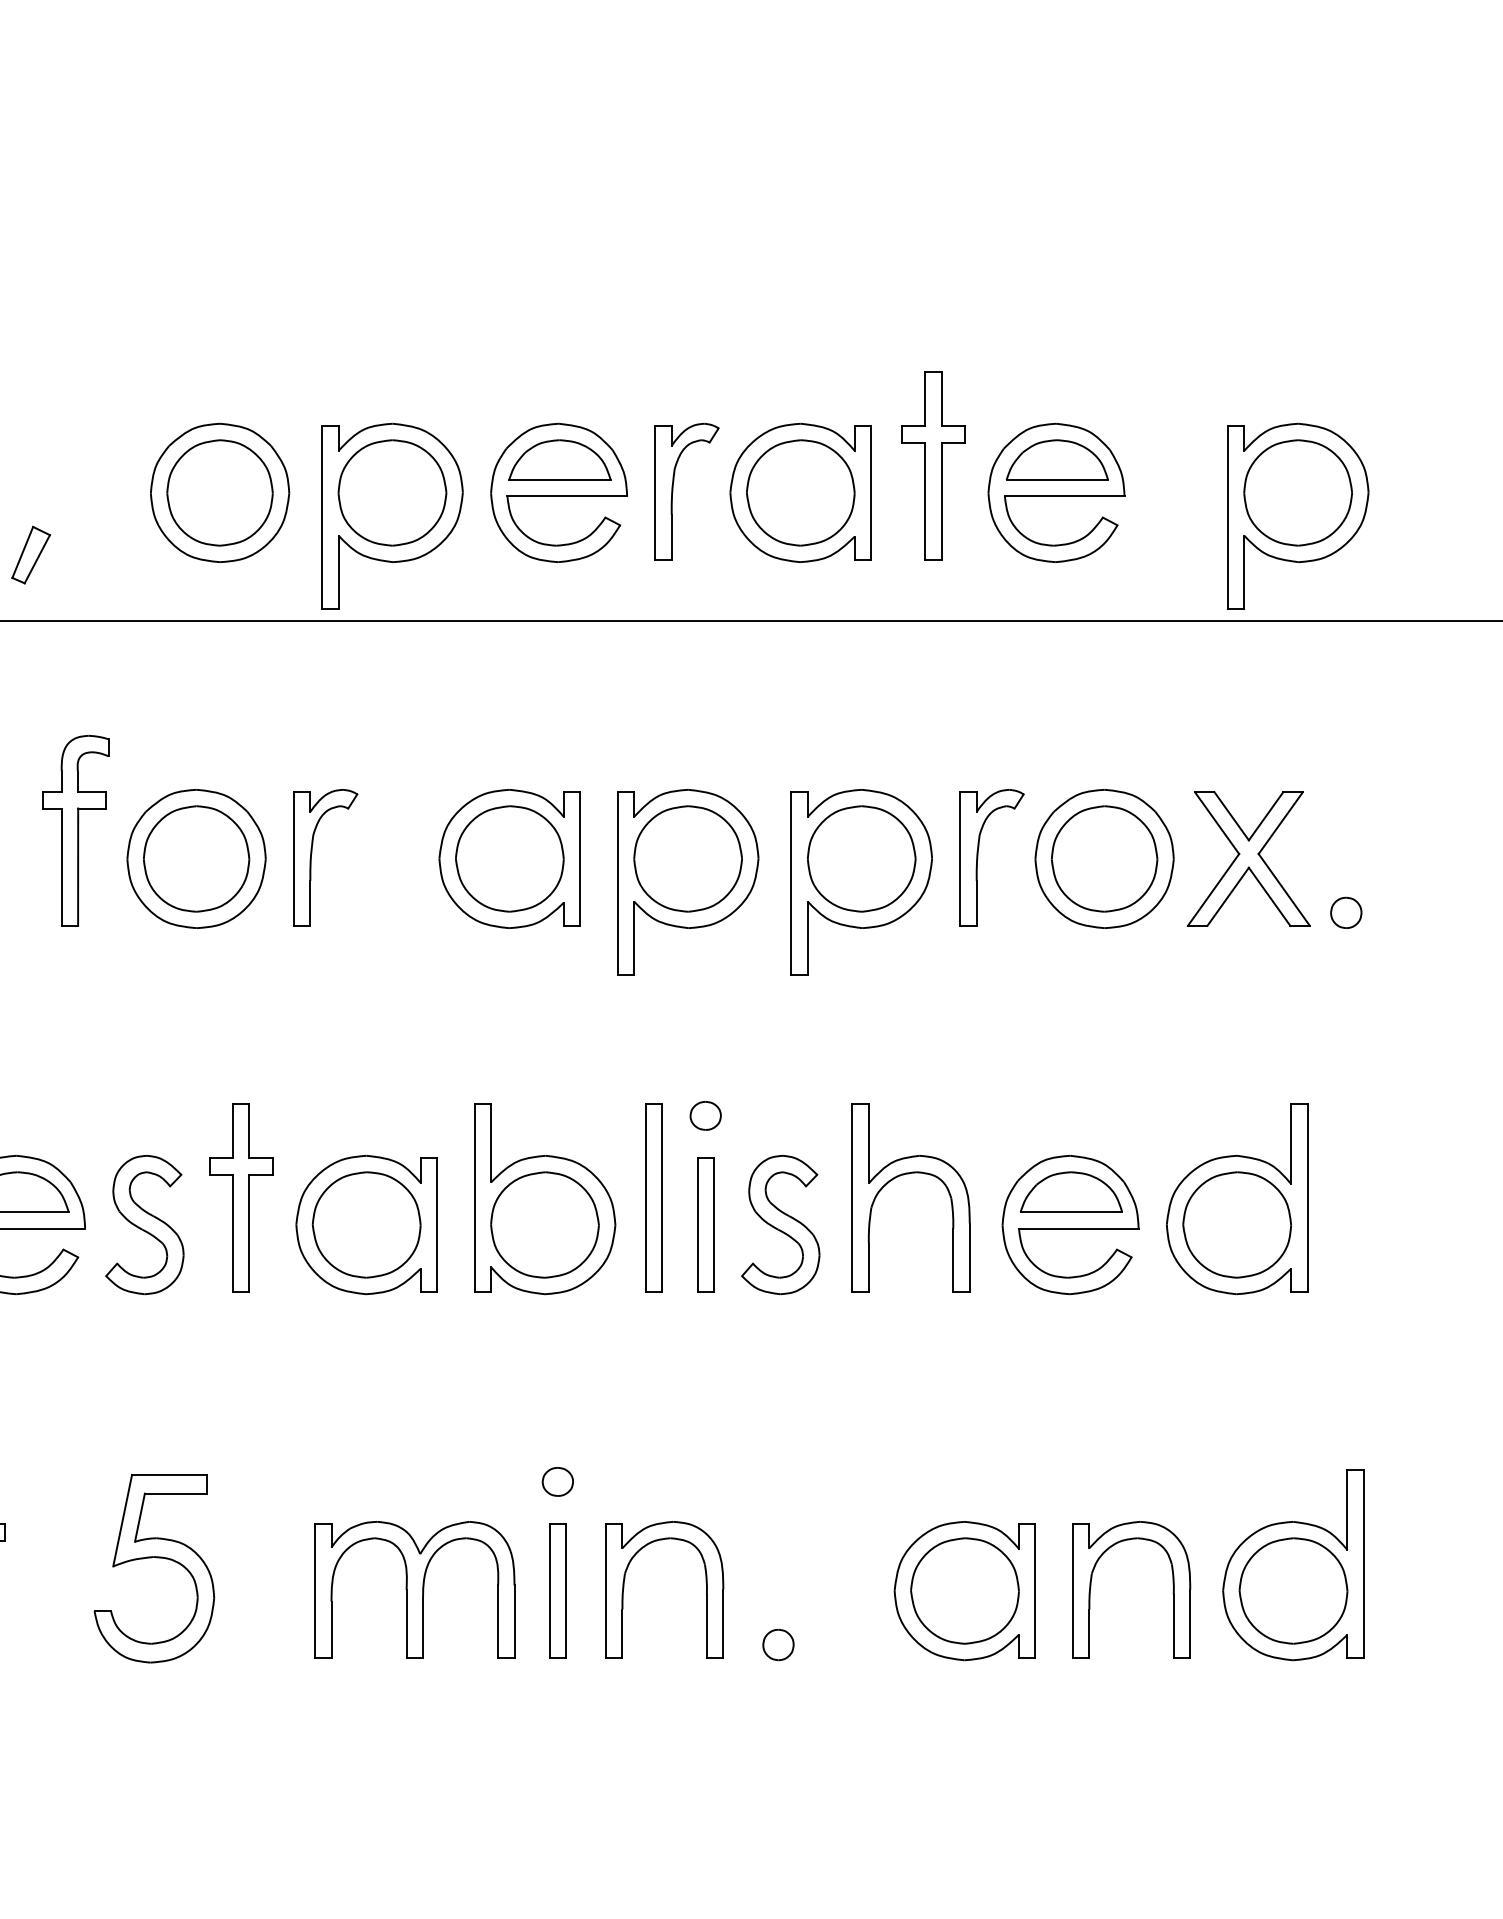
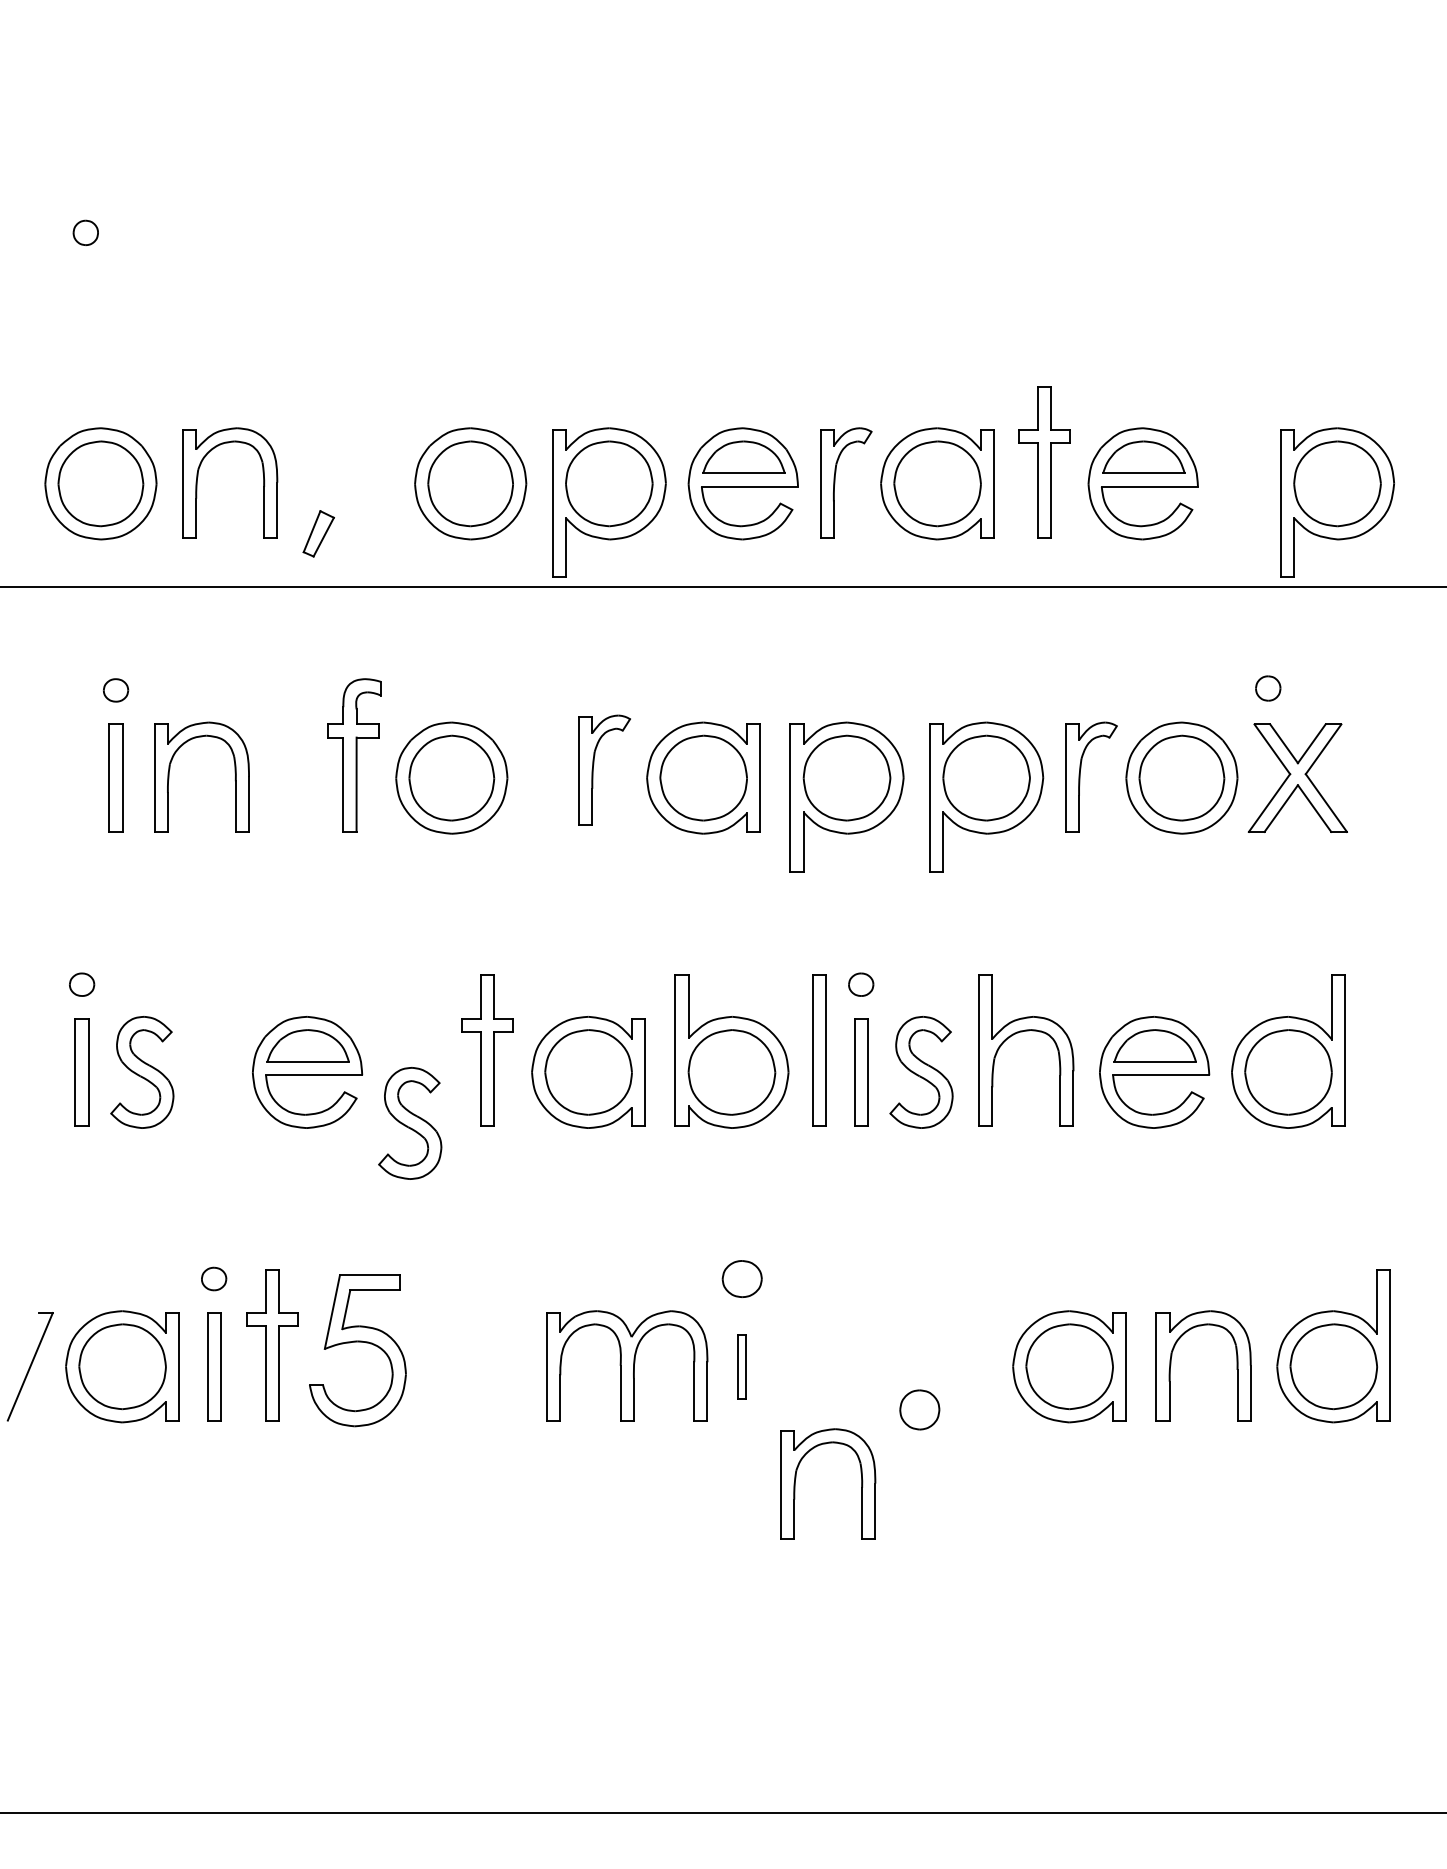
part: (311, 856) -> (593, 769), moved
part: (1346, 912) -> (1268, 688), moved
part: (145, 1225) -> (410, 1123), moved
part: (558, 1481) -> (742, 1278), size x1.6
part: (153, 1558) -> (357, 1342), moved
part: (625, 1583) -> (796, 1478), moved
part: (558, 1590) -> (742, 1366), size x0.6
part: (778, 1645) -> (919, 1410), size x1.6

